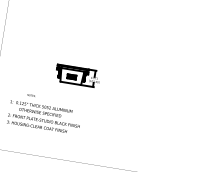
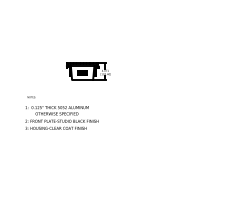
text: (31, 95) -> (31, 97), moved

